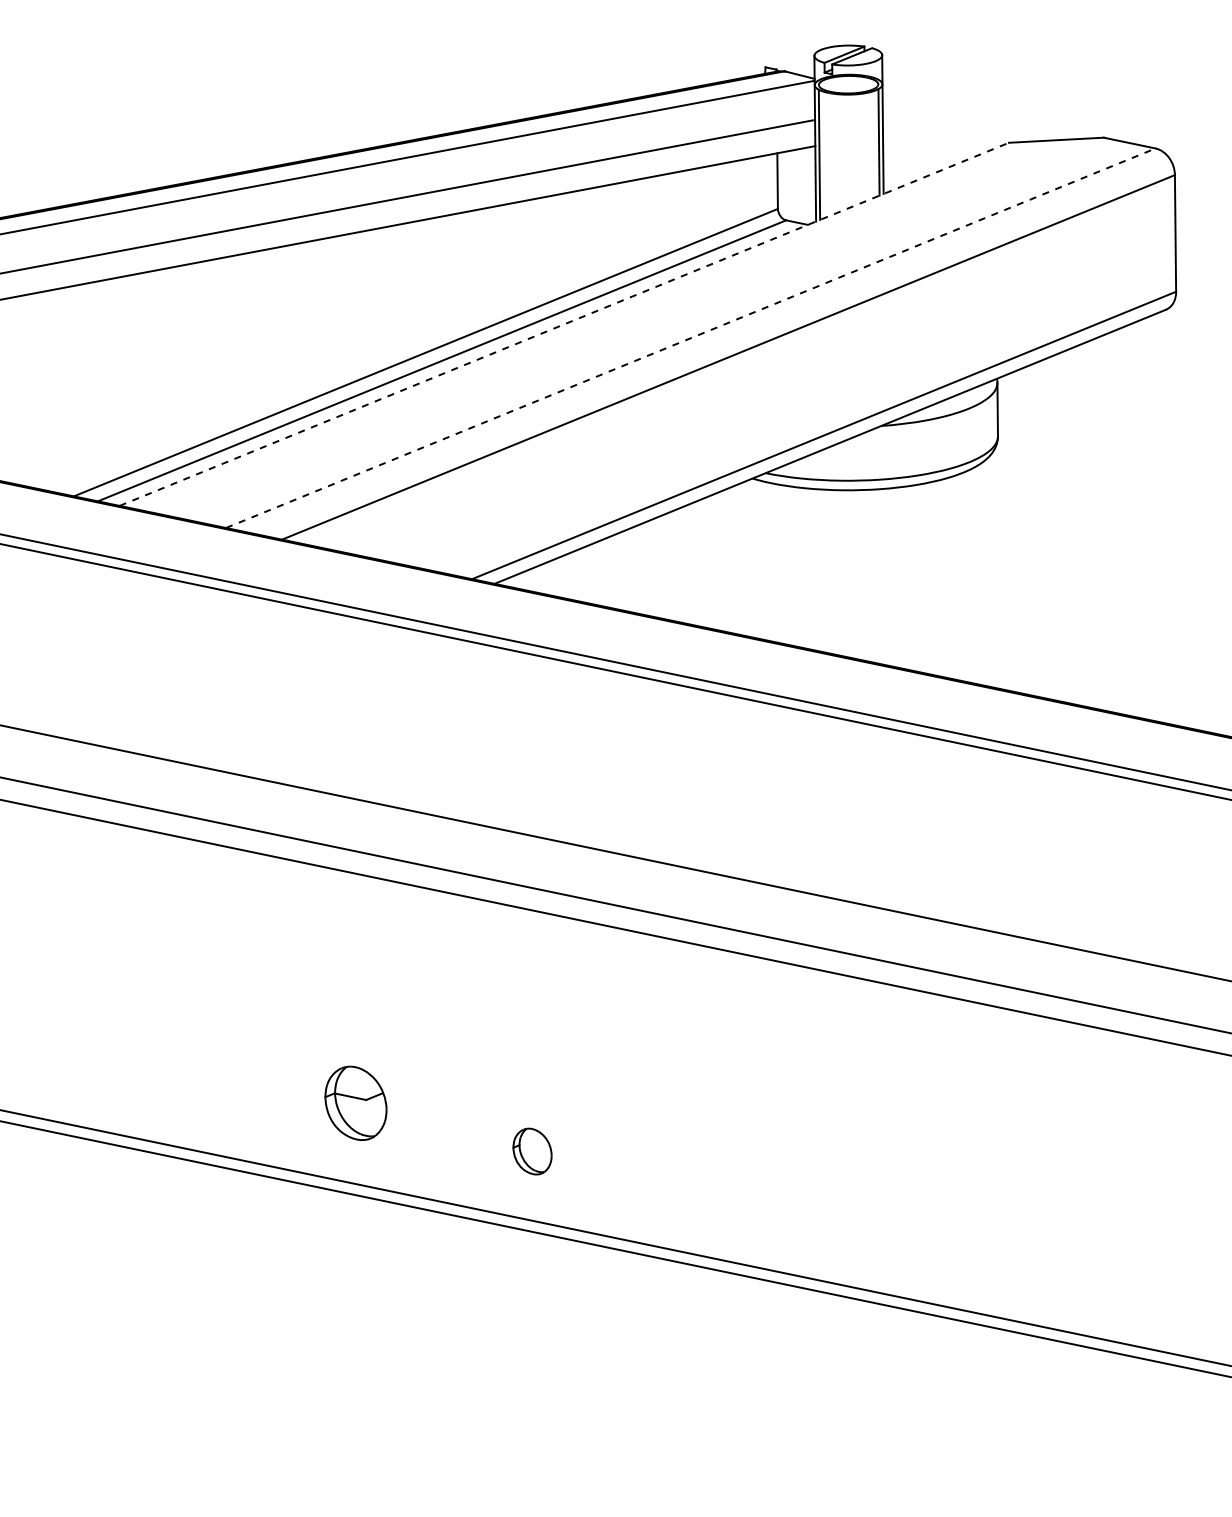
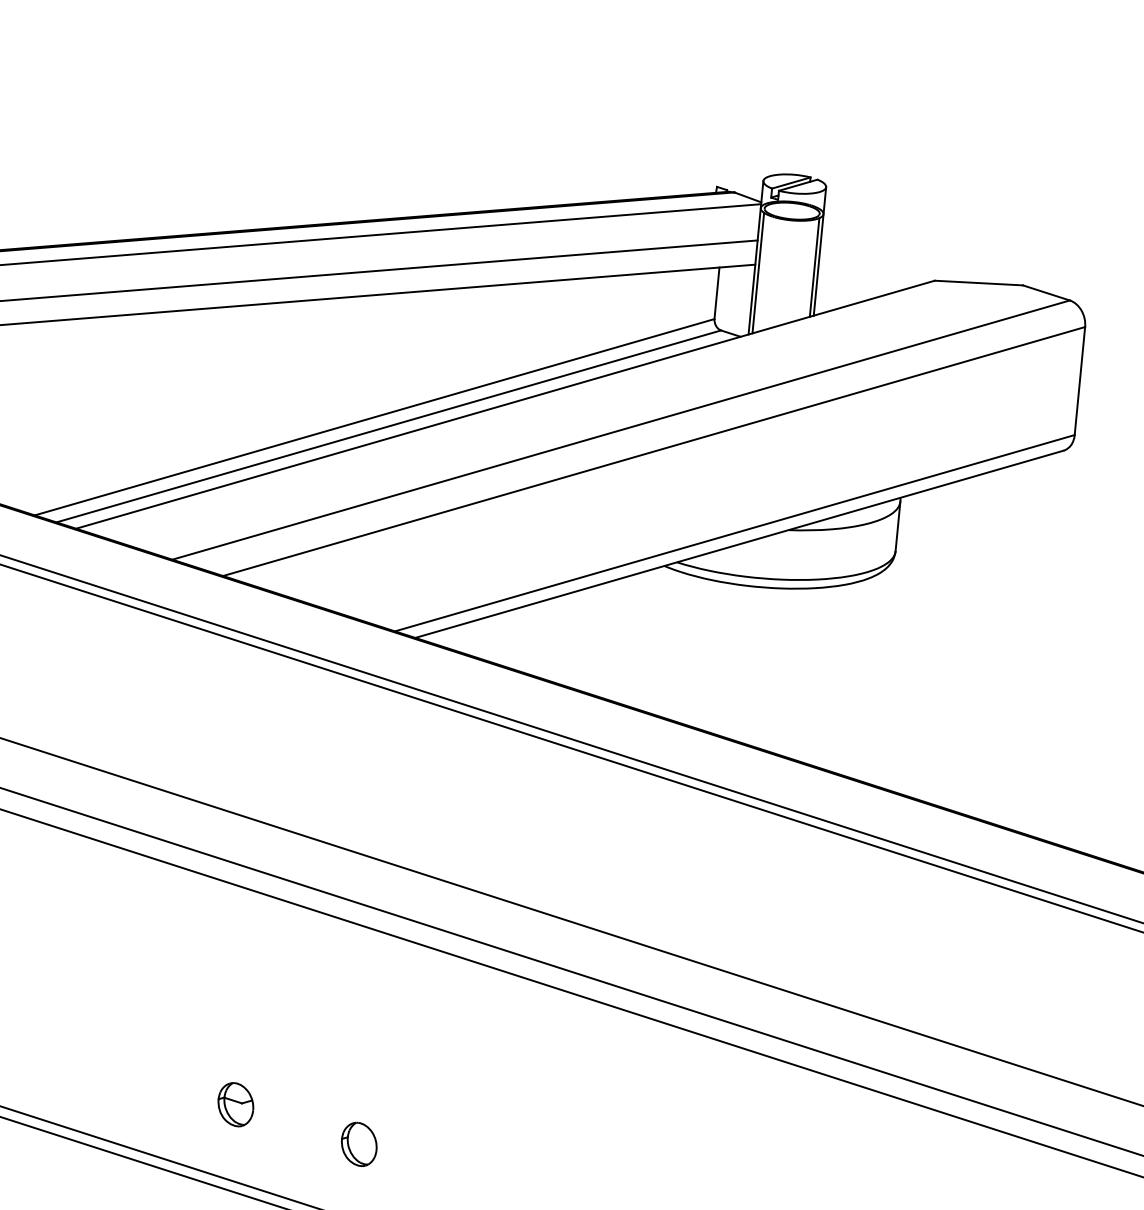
line: (564, 324) -> (505, 404), dashed -> solid
line: (691, 338) -> (621, 430), dashed -> solid
part: (356, 1102) -> (236, 1104), size x0.62
part: (532, 1151) -> (359, 1144), moved

